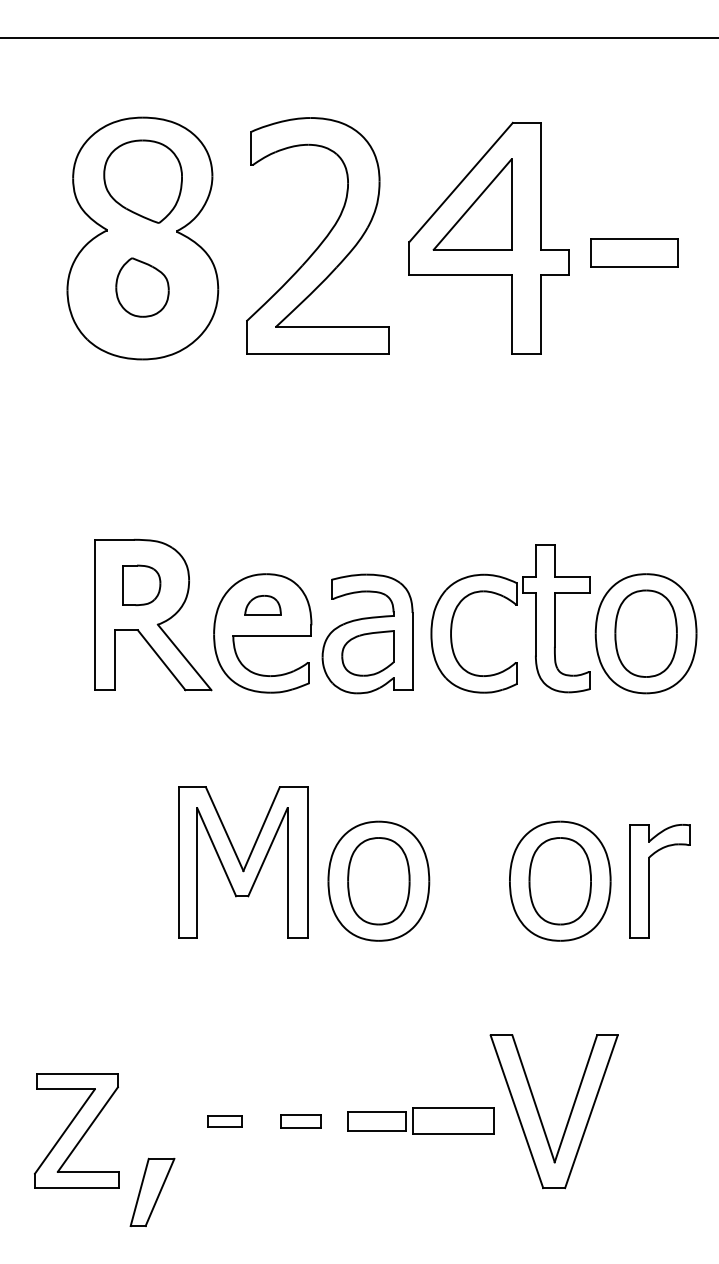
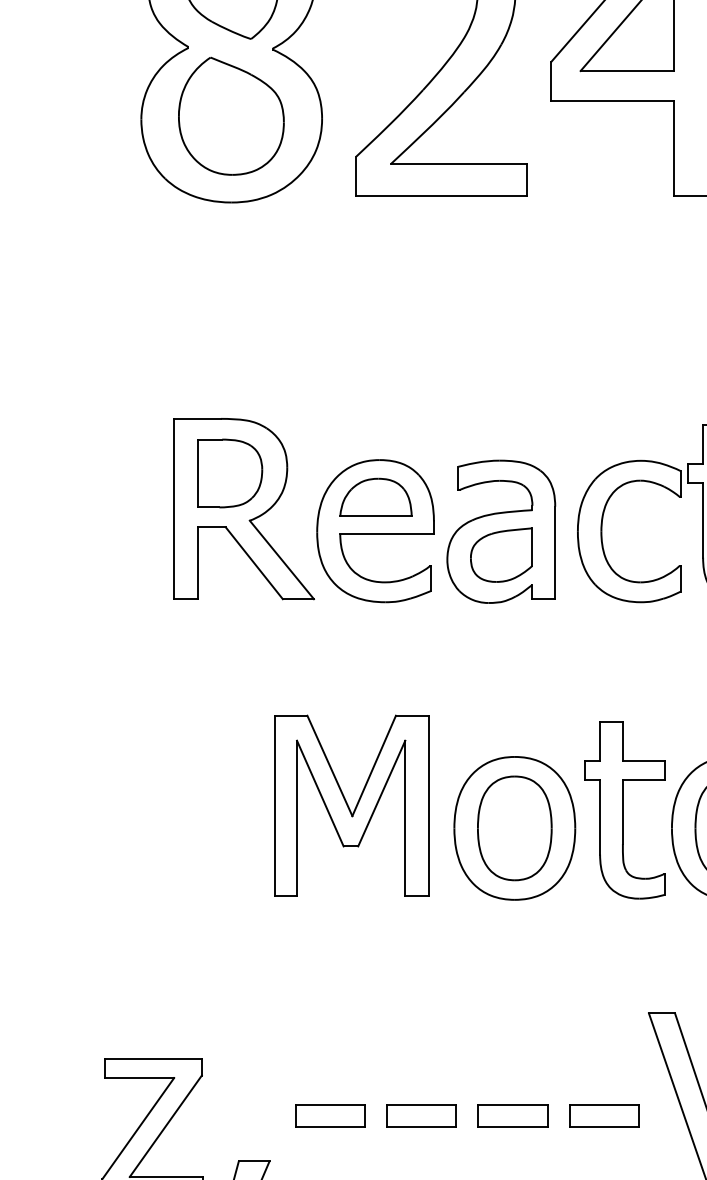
part: (142, 287) -> (231, 116), size x1.67
part: (141, 585) -> (230, 473), size x1.43
part: (262, 604) -> (375, 496), size x1.67
part: (470, 865) -> (624, 809), added
part: (224, 1121) -> (329, 1116), size x1.67
part: (300, 1121) -> (420, 1116), size x1.43
part: (453, 1121) -> (604, 1116), size x0.71

